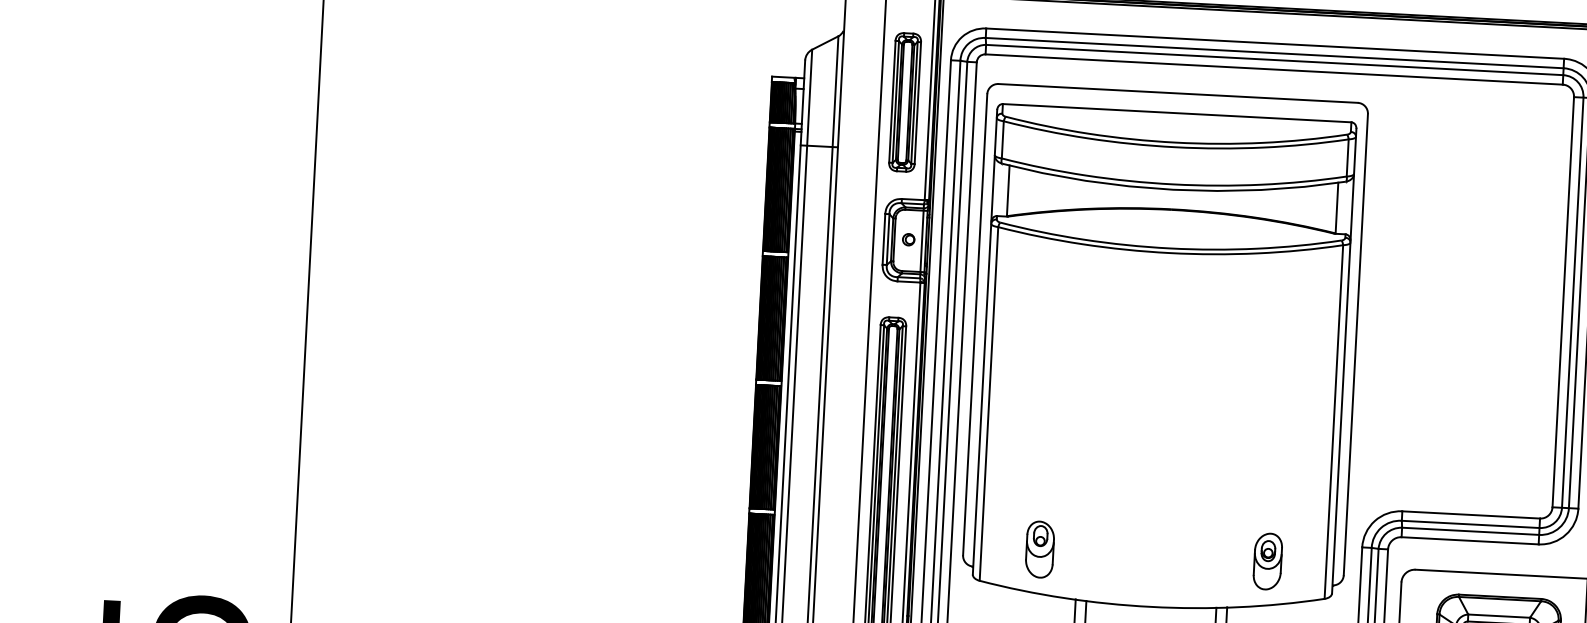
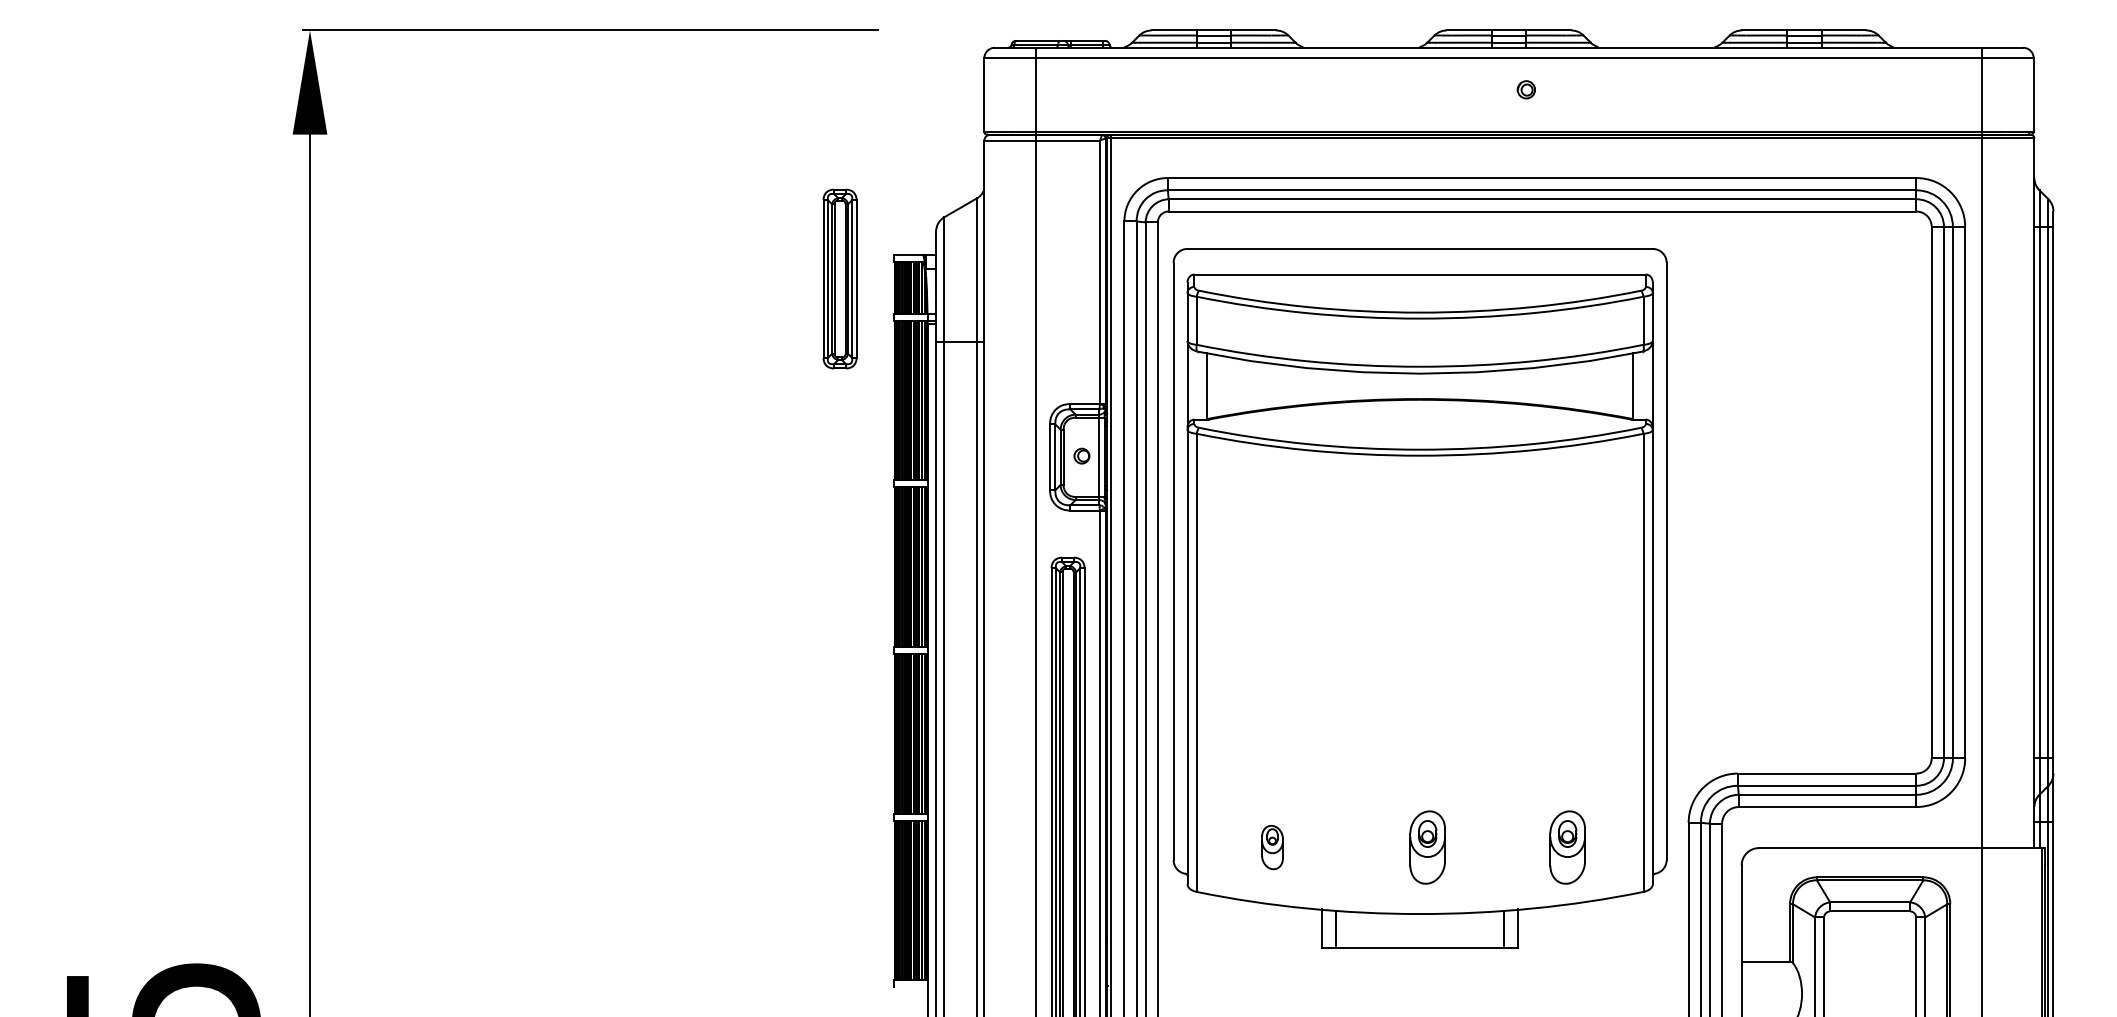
part: (904, 102) -> (839, 278), moved
part: (1039, 549) -> (1272, 847), size x0.6
part: (1159, 555) -> (1427, 847), added

